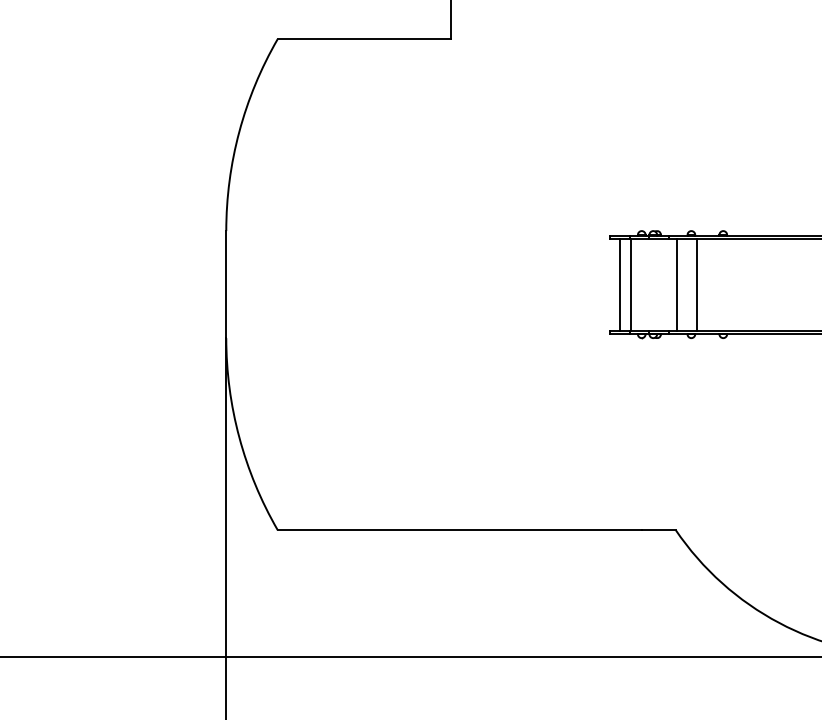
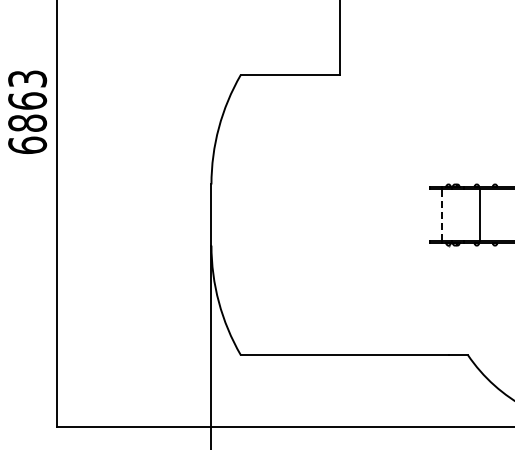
line: (618, 283) -> (435, 214), removed
line: (631, 283) -> (442, 214), solid -> dashed
line: (676, 283) -> (468, 214), removed

